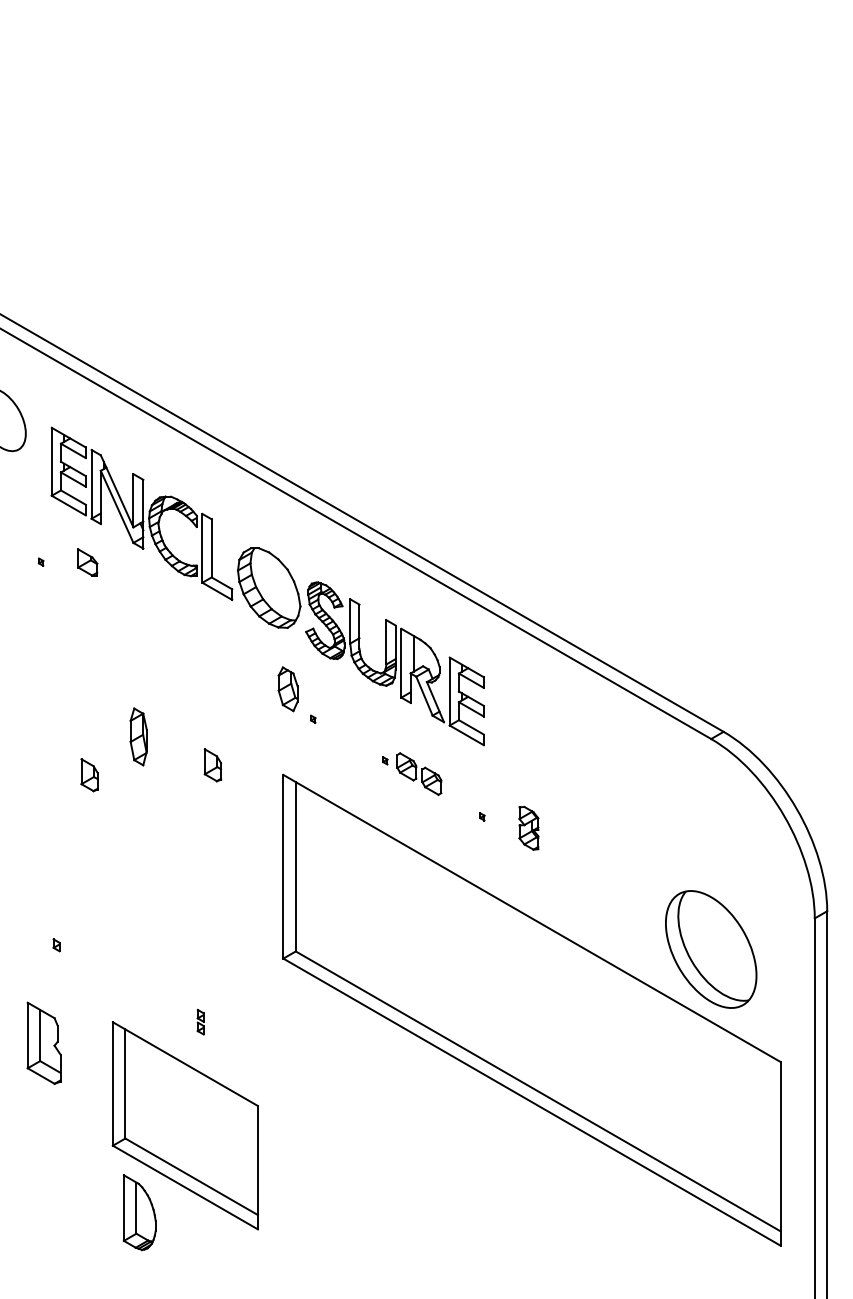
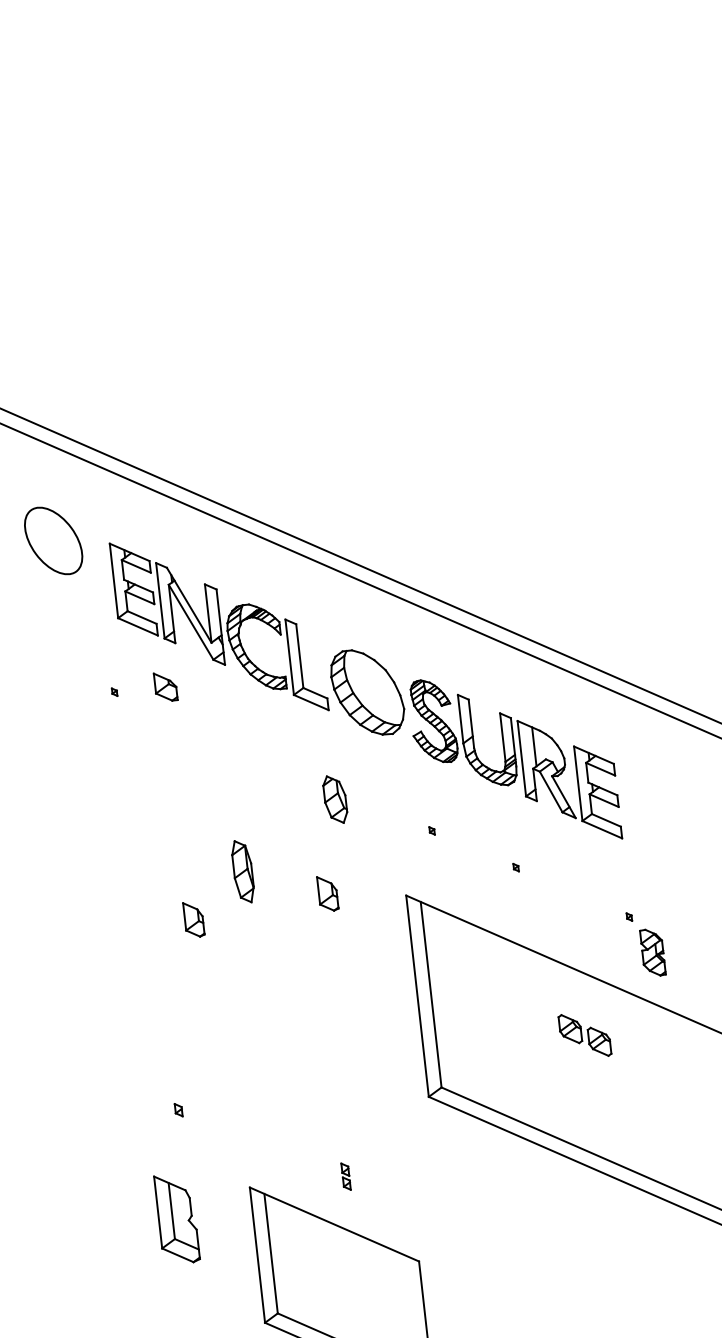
part: (287, 689) -> (334, 799), moved
part: (419, 773) -> (585, 1034), moved
part: (528, 827) -> (652, 951), moved

